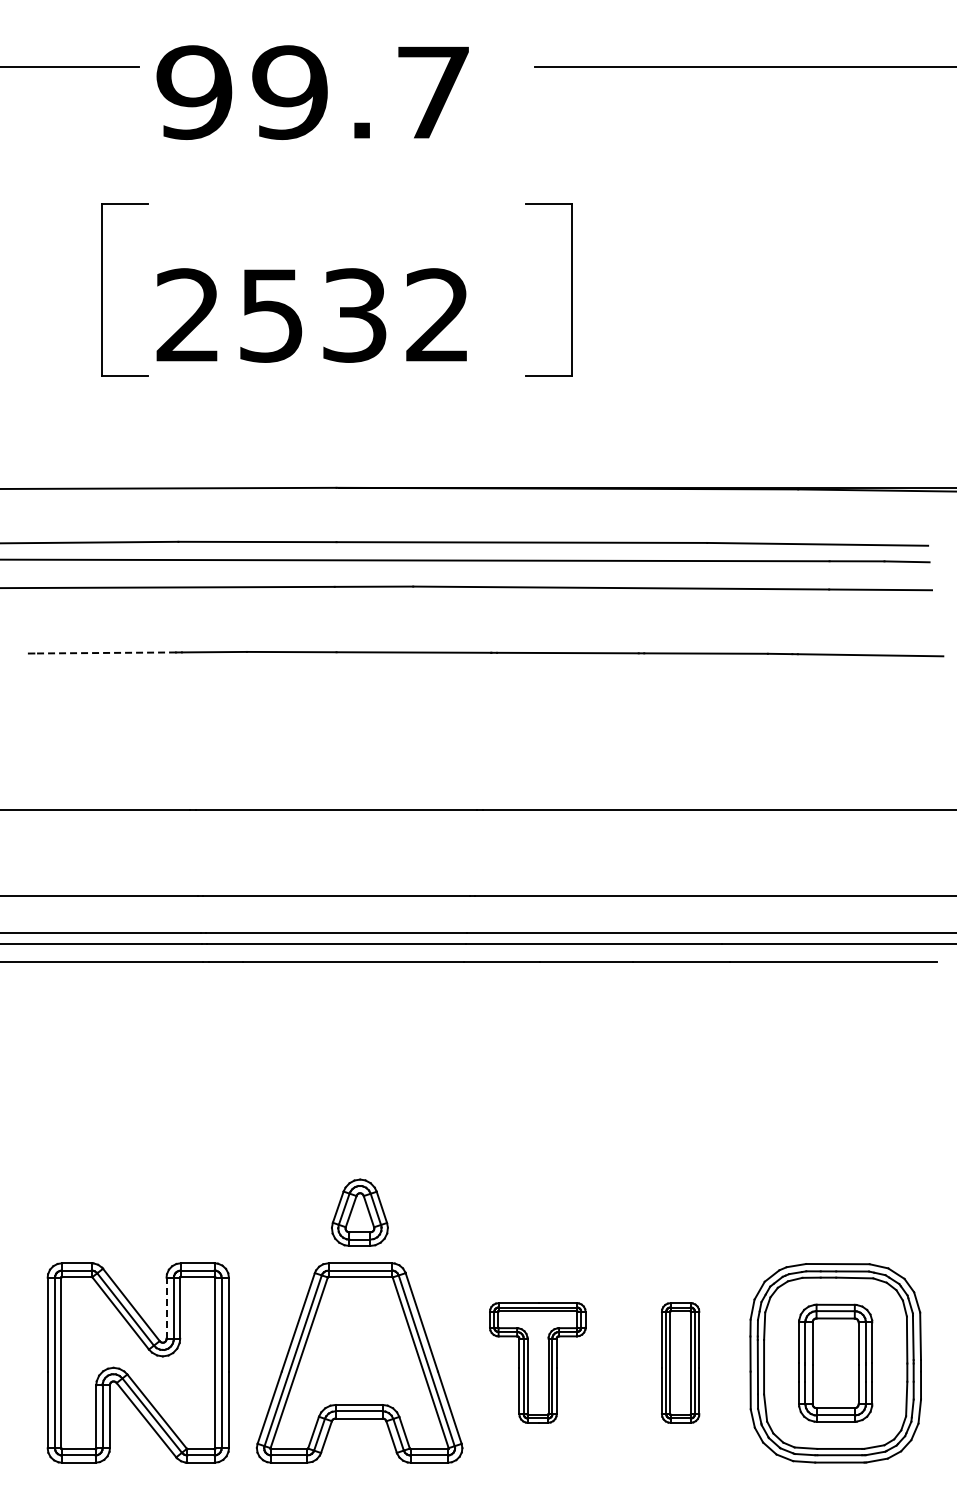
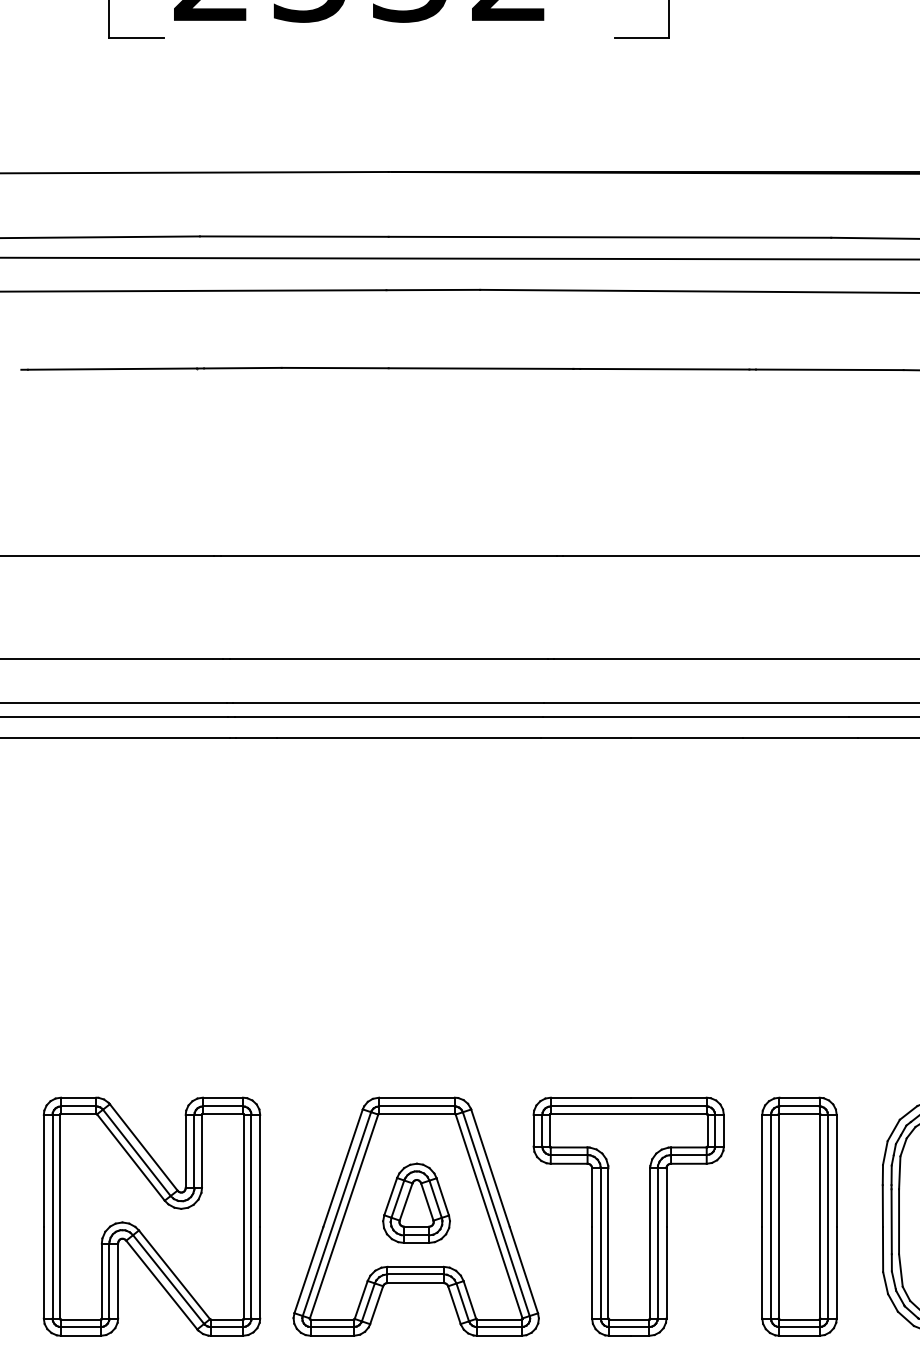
line: (105, 652) -> (112, 368), dashed -> solid
part: (359, 1212) -> (416, 1203), moved
line: (166, 1308) -> (185, 1151), dashed -> solid
part: (537, 1362) -> (628, 1216), size x1.67
part: (680, 1362) -> (799, 1216), size x1.67

